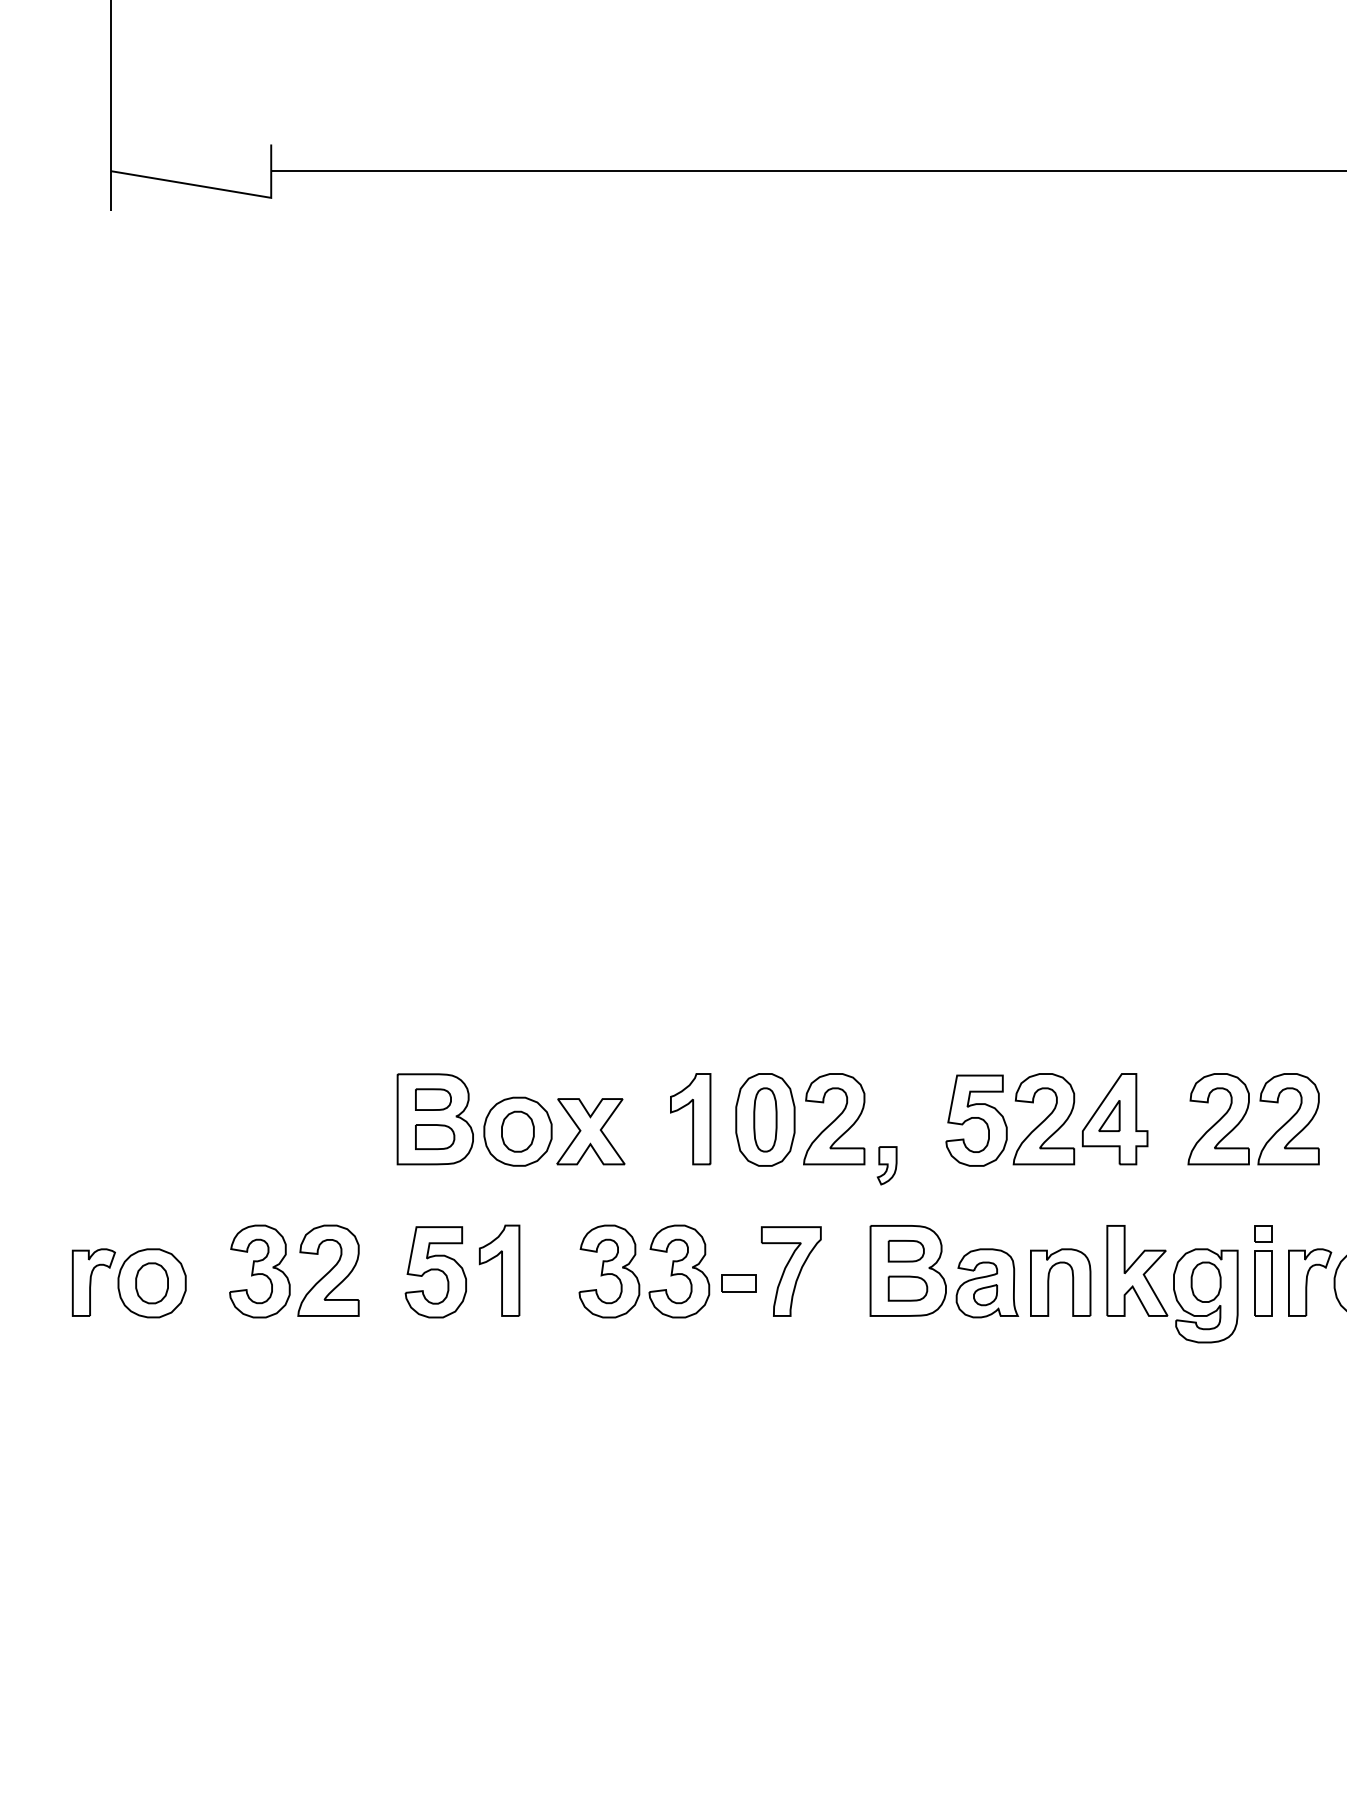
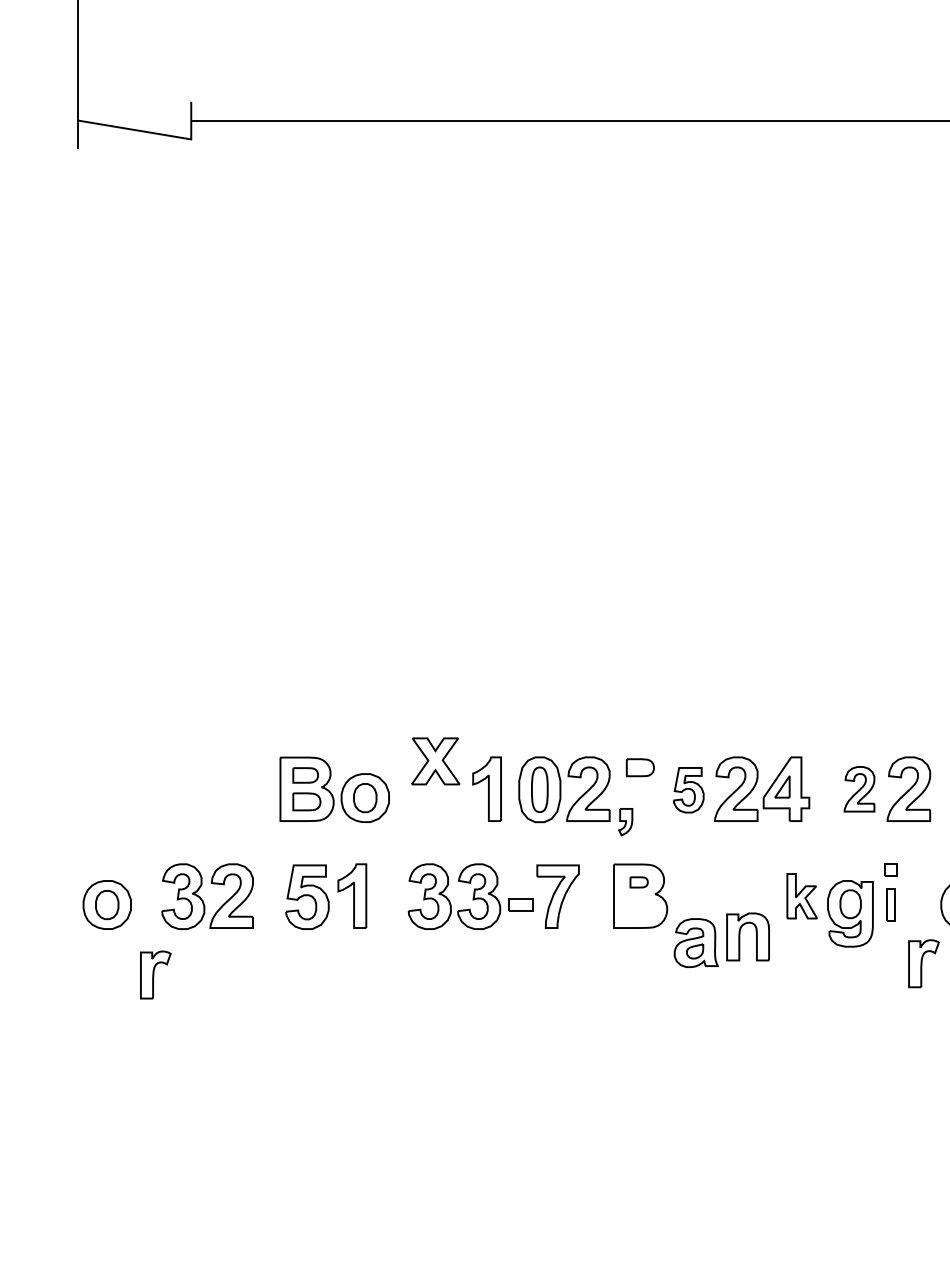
part: (1218, 1119) -> (859, 789), size x0.7
part: (976, 1120) -> (688, 790), size x0.7
part: (590, 1131) -> (435, 761), moved
part: (905, 1251) -> (638, 882), size x0.7
part: (1137, 1270) -> (802, 895), size x0.7
part: (93, 1282) -> (155, 974), moved
part: (1049, 1282) -> (740, 936), moved
part: (1310, 1282) -> (924, 963), moved
part: (987, 1283) -> (696, 943), moved
part: (1263, 1283) -> (891, 905), size x0.7
part: (907, 1288) -> (640, 767), moved

